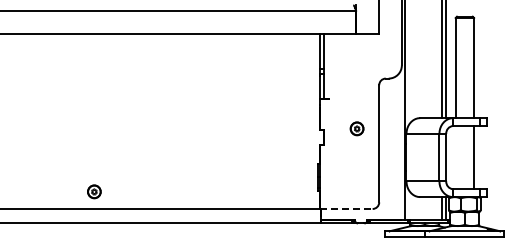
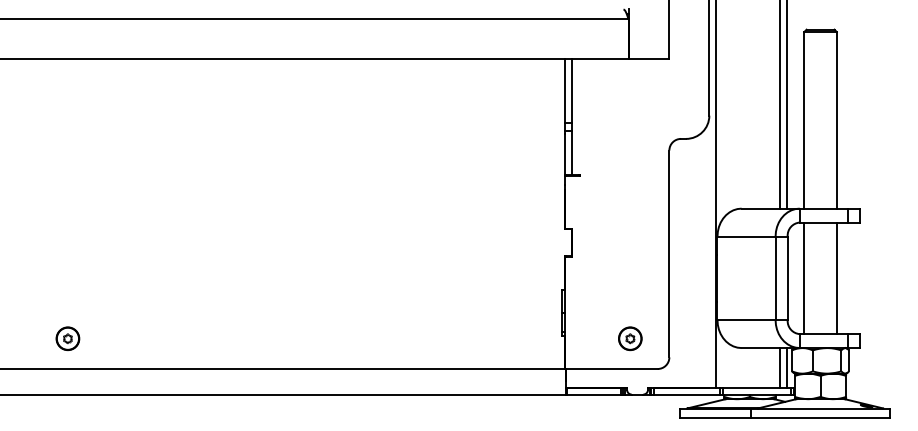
part: (356, 128) -> (629, 338), moved
line: (455, 157) -> (803, 278), added
part: (94, 191) -> (68, 338), moved
line: (346, 208) -> (611, 368), dashed -> solid

